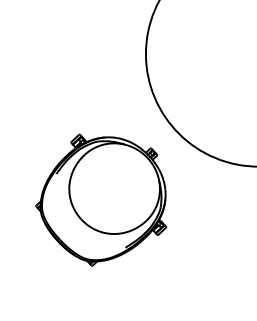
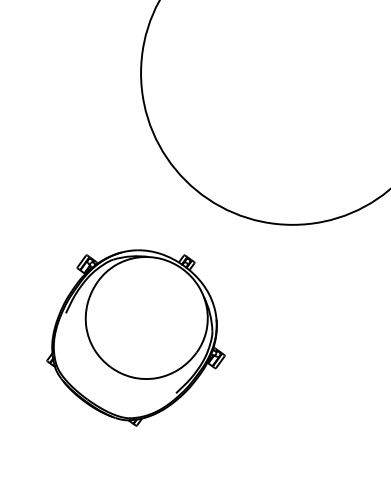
part: (103, 201) -> (135, 337), moved

